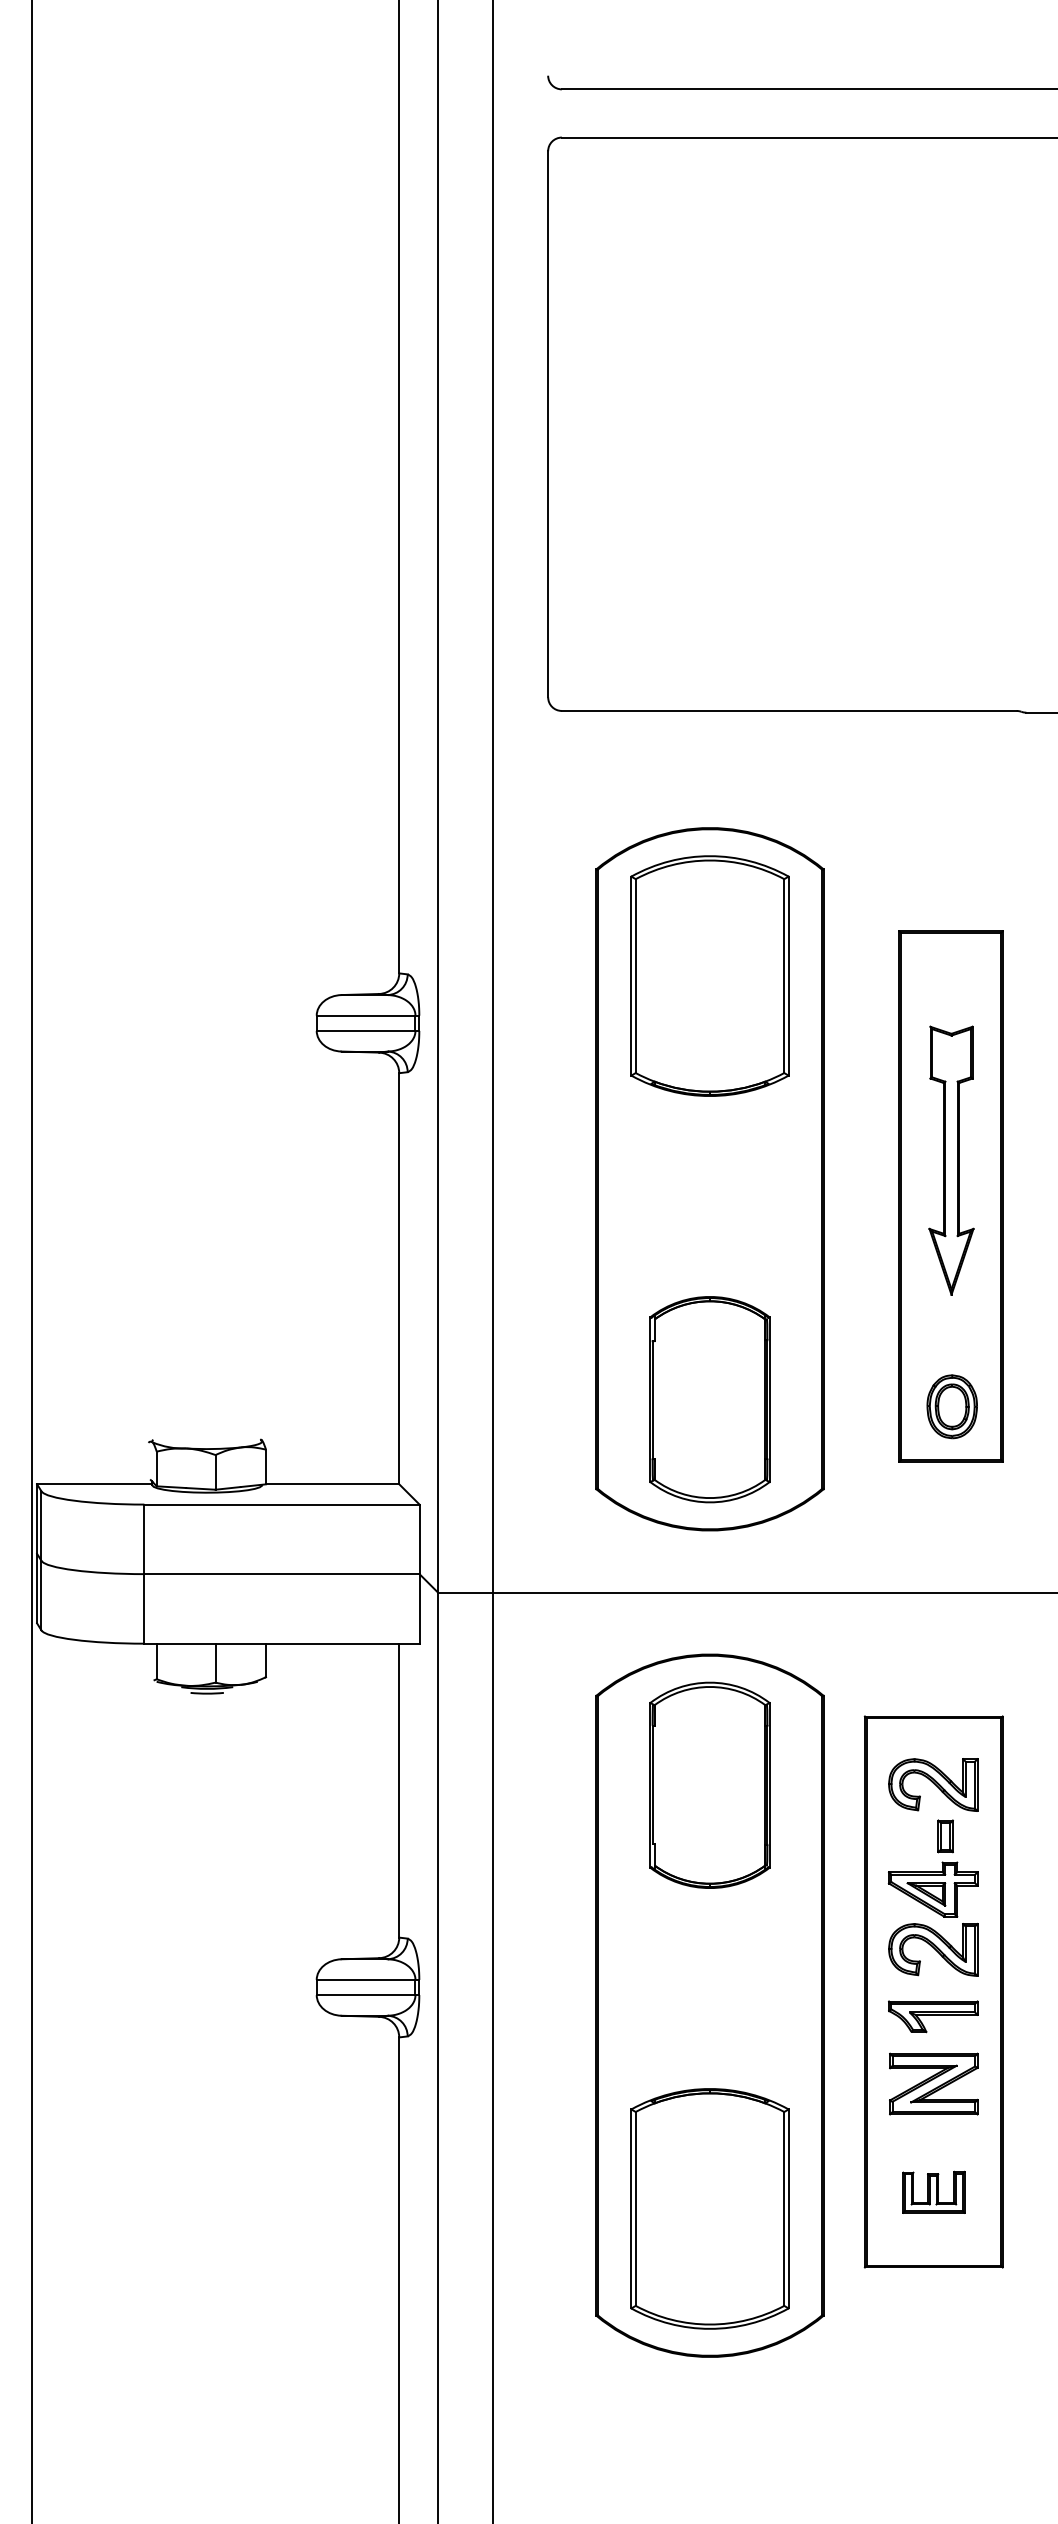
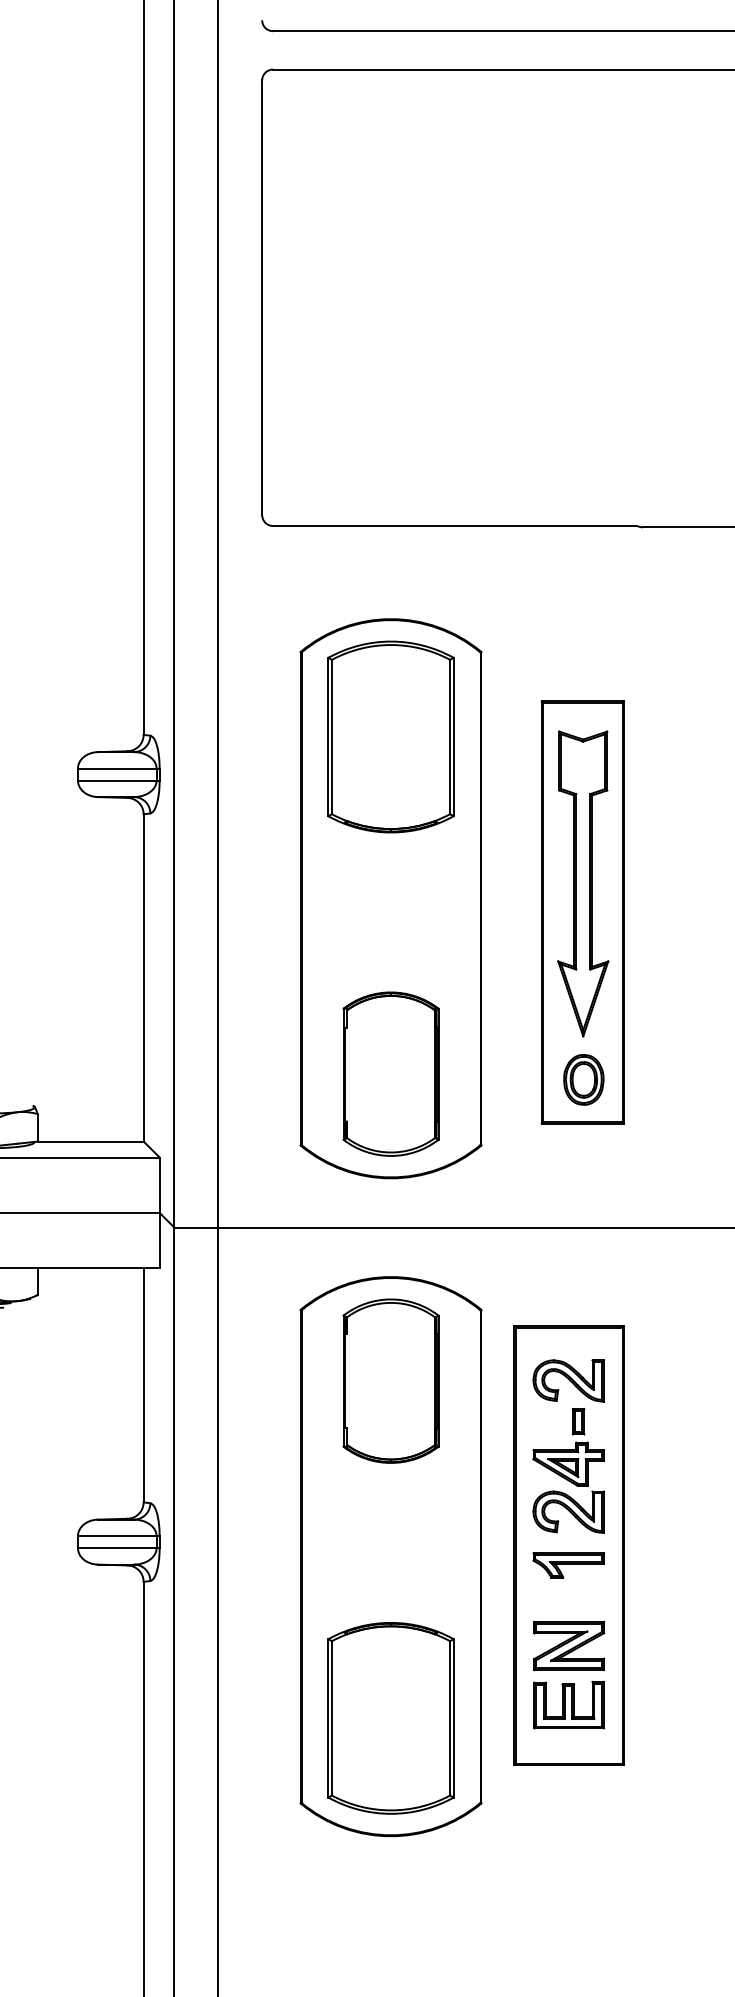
part: (951, 1160) -> (583, 883), size x1.43
part: (933, 2083) -> (568, 1645), moved
part: (933, 2192) -> (568, 1705), size x1.43

